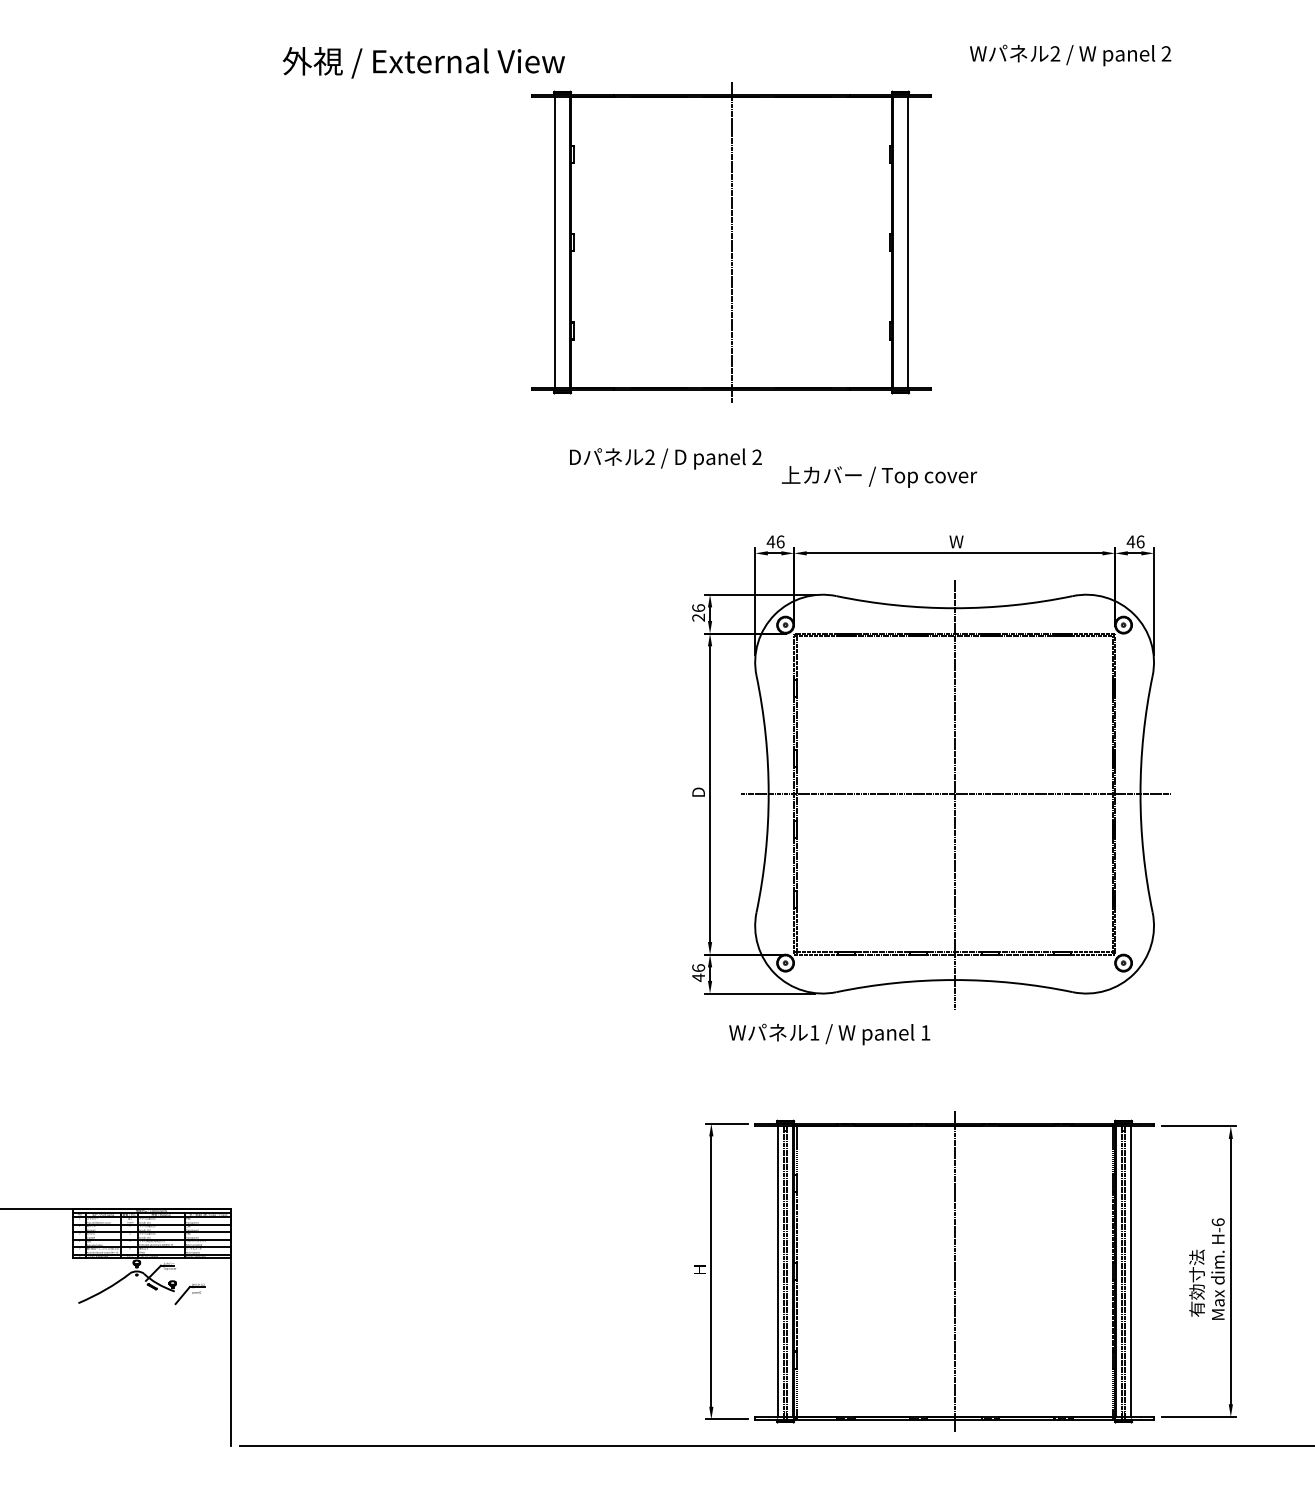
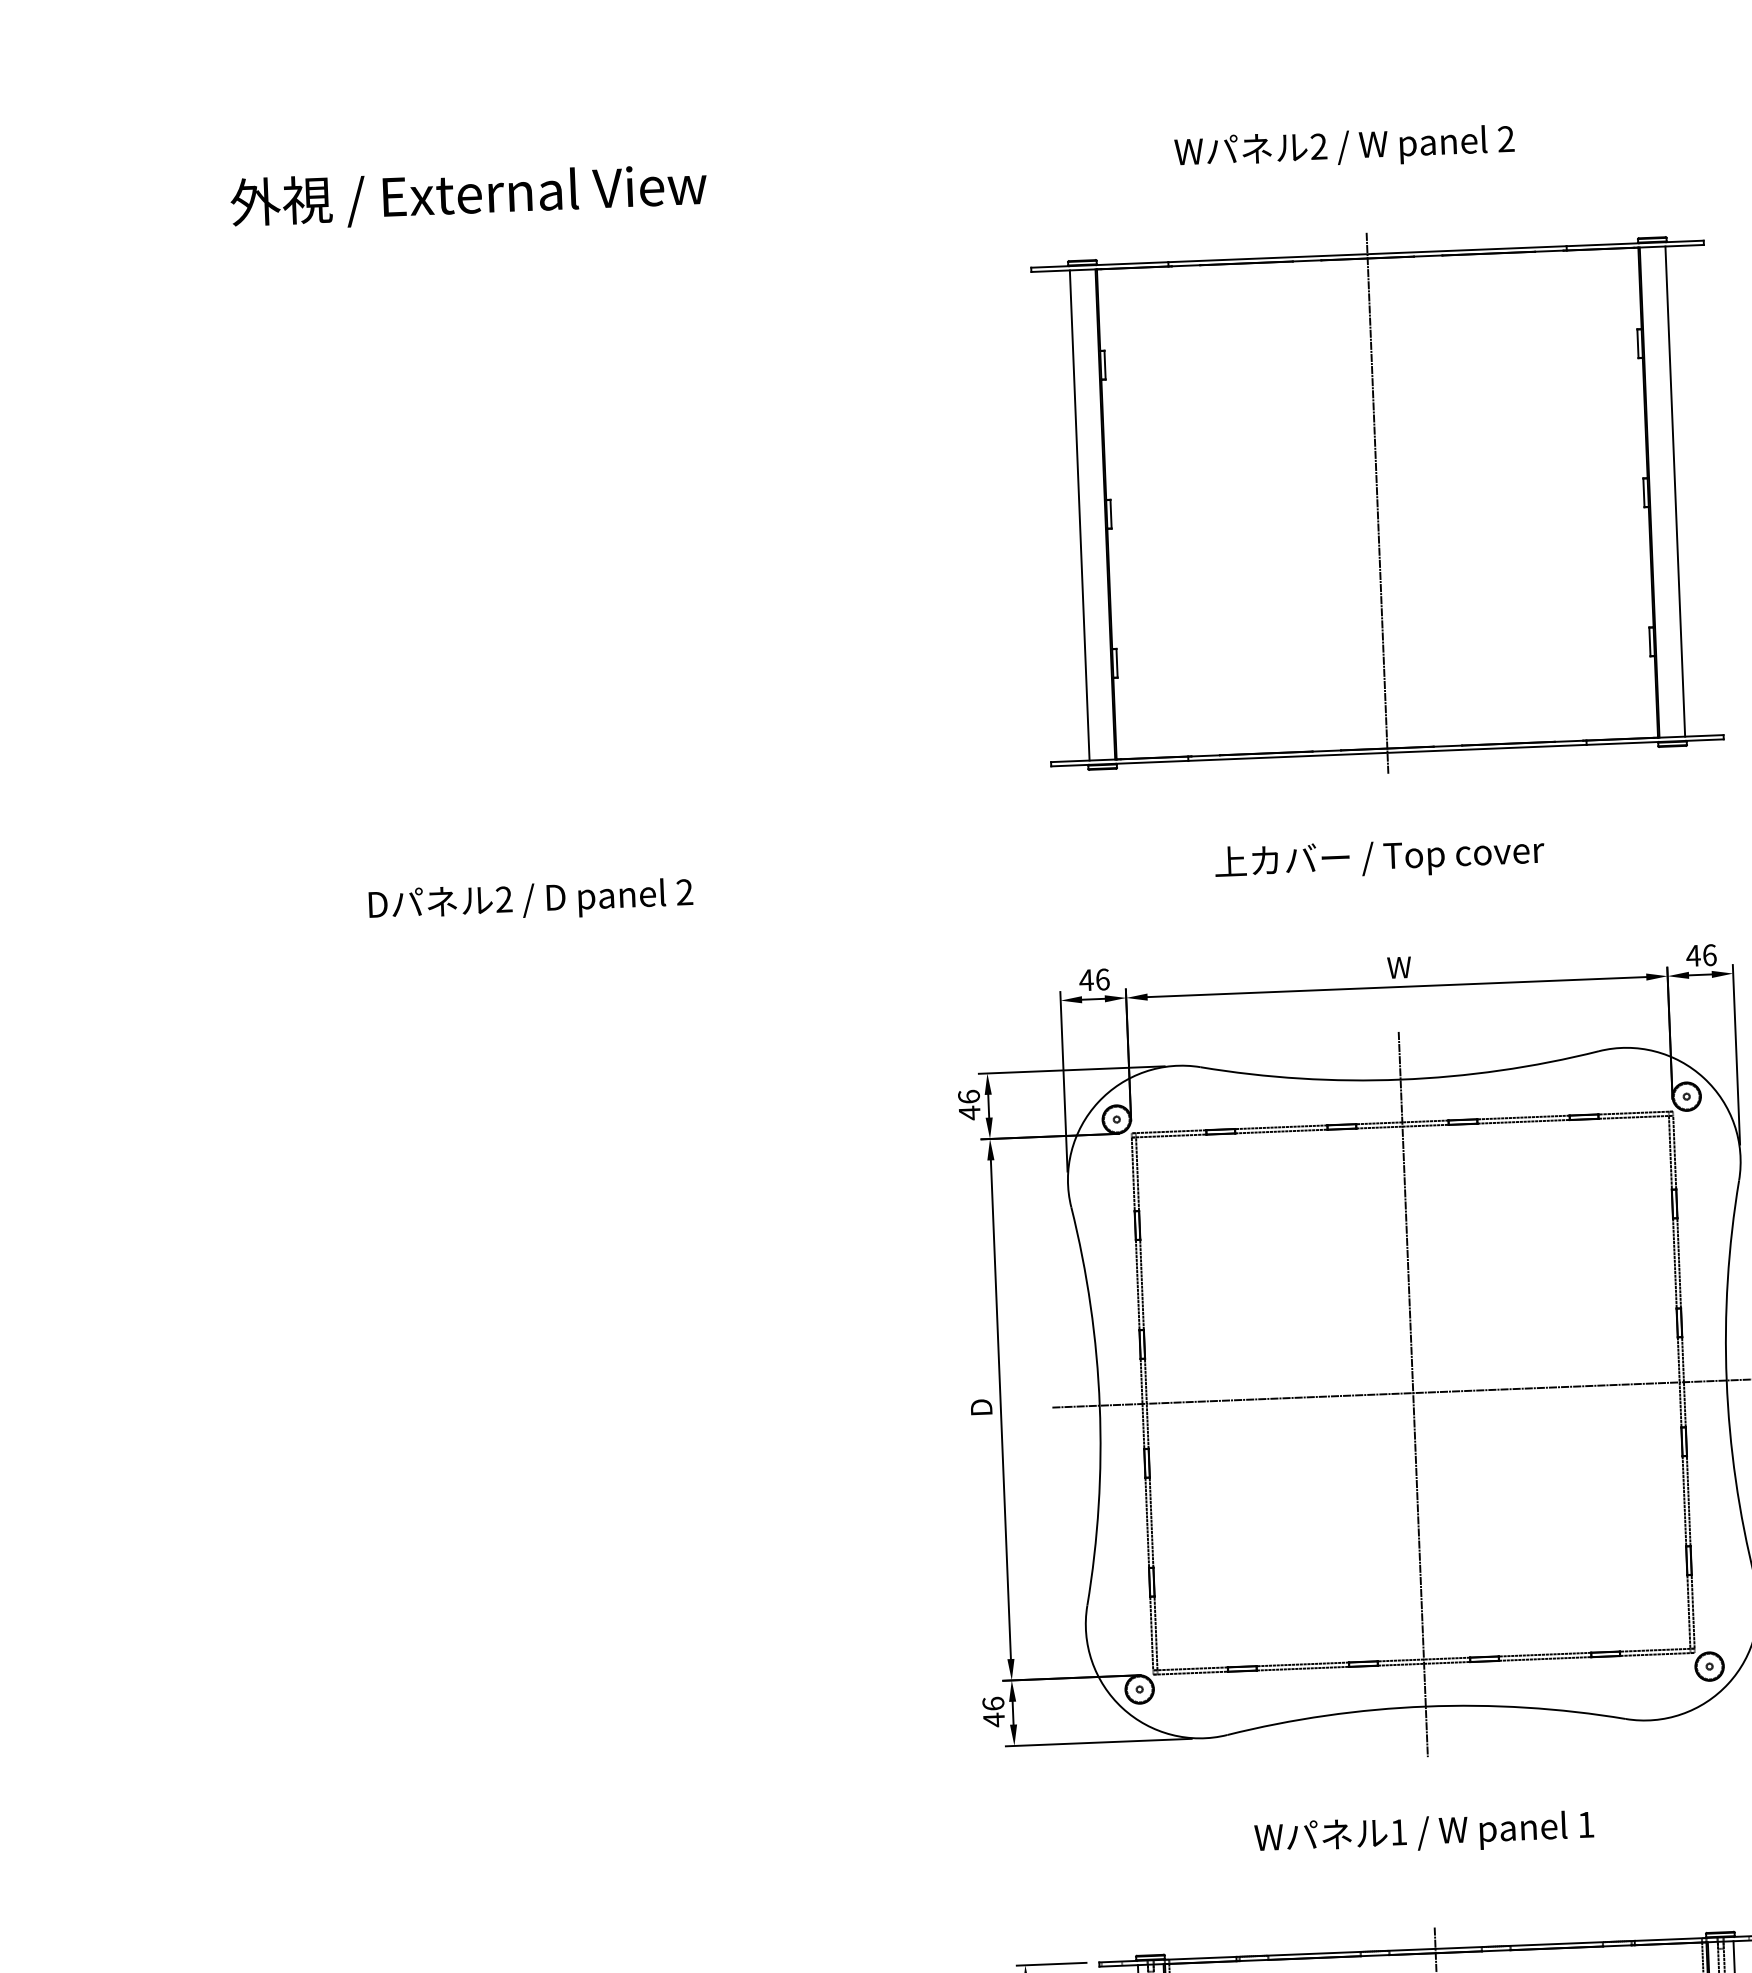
text: (1070, 55) -> (1344, 148), moved
part: (731, 242) -> (1377, 503), moved
text: (665, 458) -> (530, 900), moved
text: (879, 476) -> (1379, 857), moved
text: (698, 617) -> (969, 1112), 26 -> 46
text: (829, 1034) -> (1424, 1834), moved

